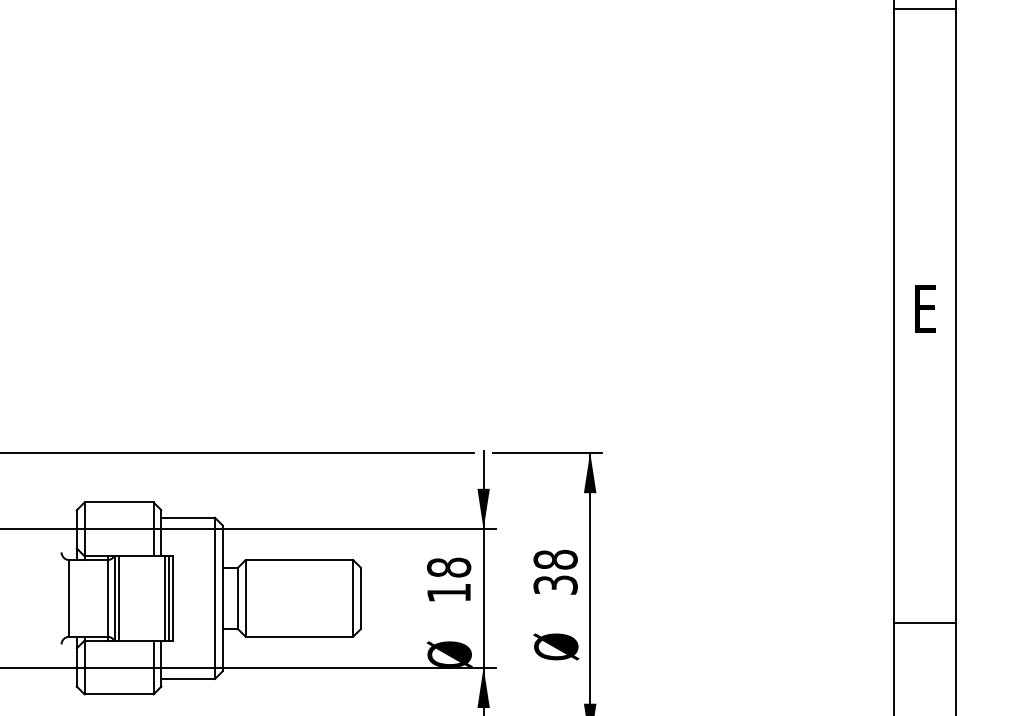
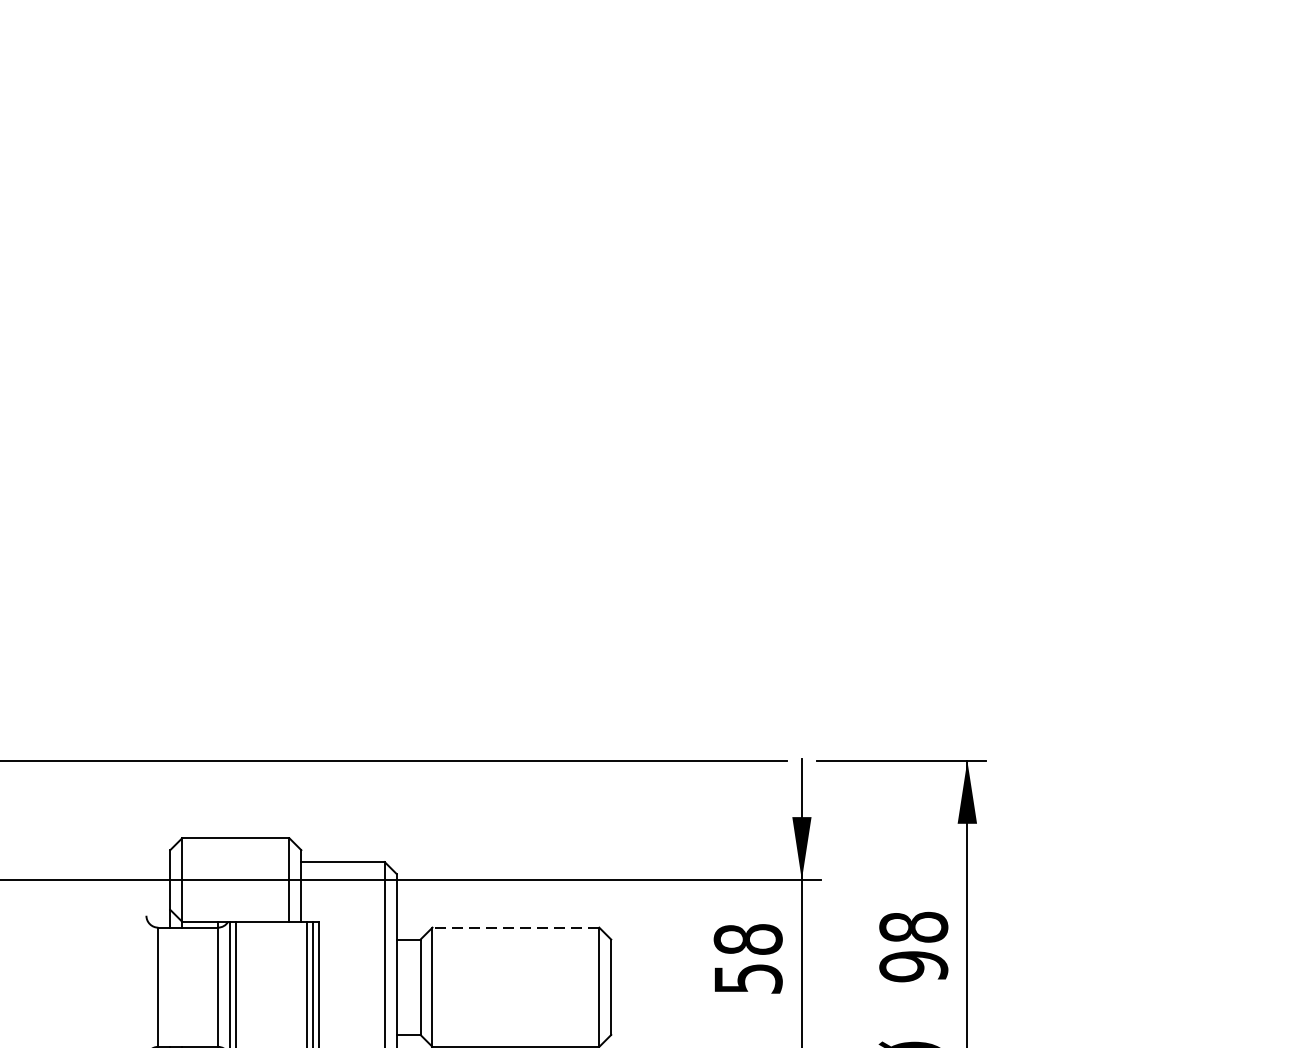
line: (299, 560) -> (515, 928), solid -> dashed
text: (555, 585) -> (913, 967), 38 -> 98
text: (449, 592) -> (748, 978), 18 -> 58

